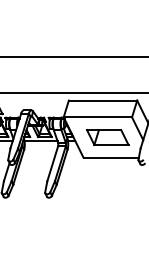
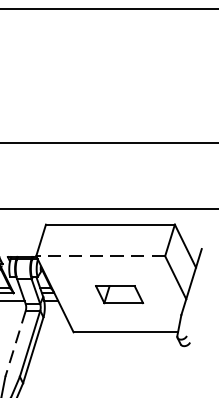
line: (97, 117) -> (99, 256), solid -> dashed
part: (107, 137) -> (118, 294), size x0.6
line: (52, 164) -> (15, 345), solid -> dashed

